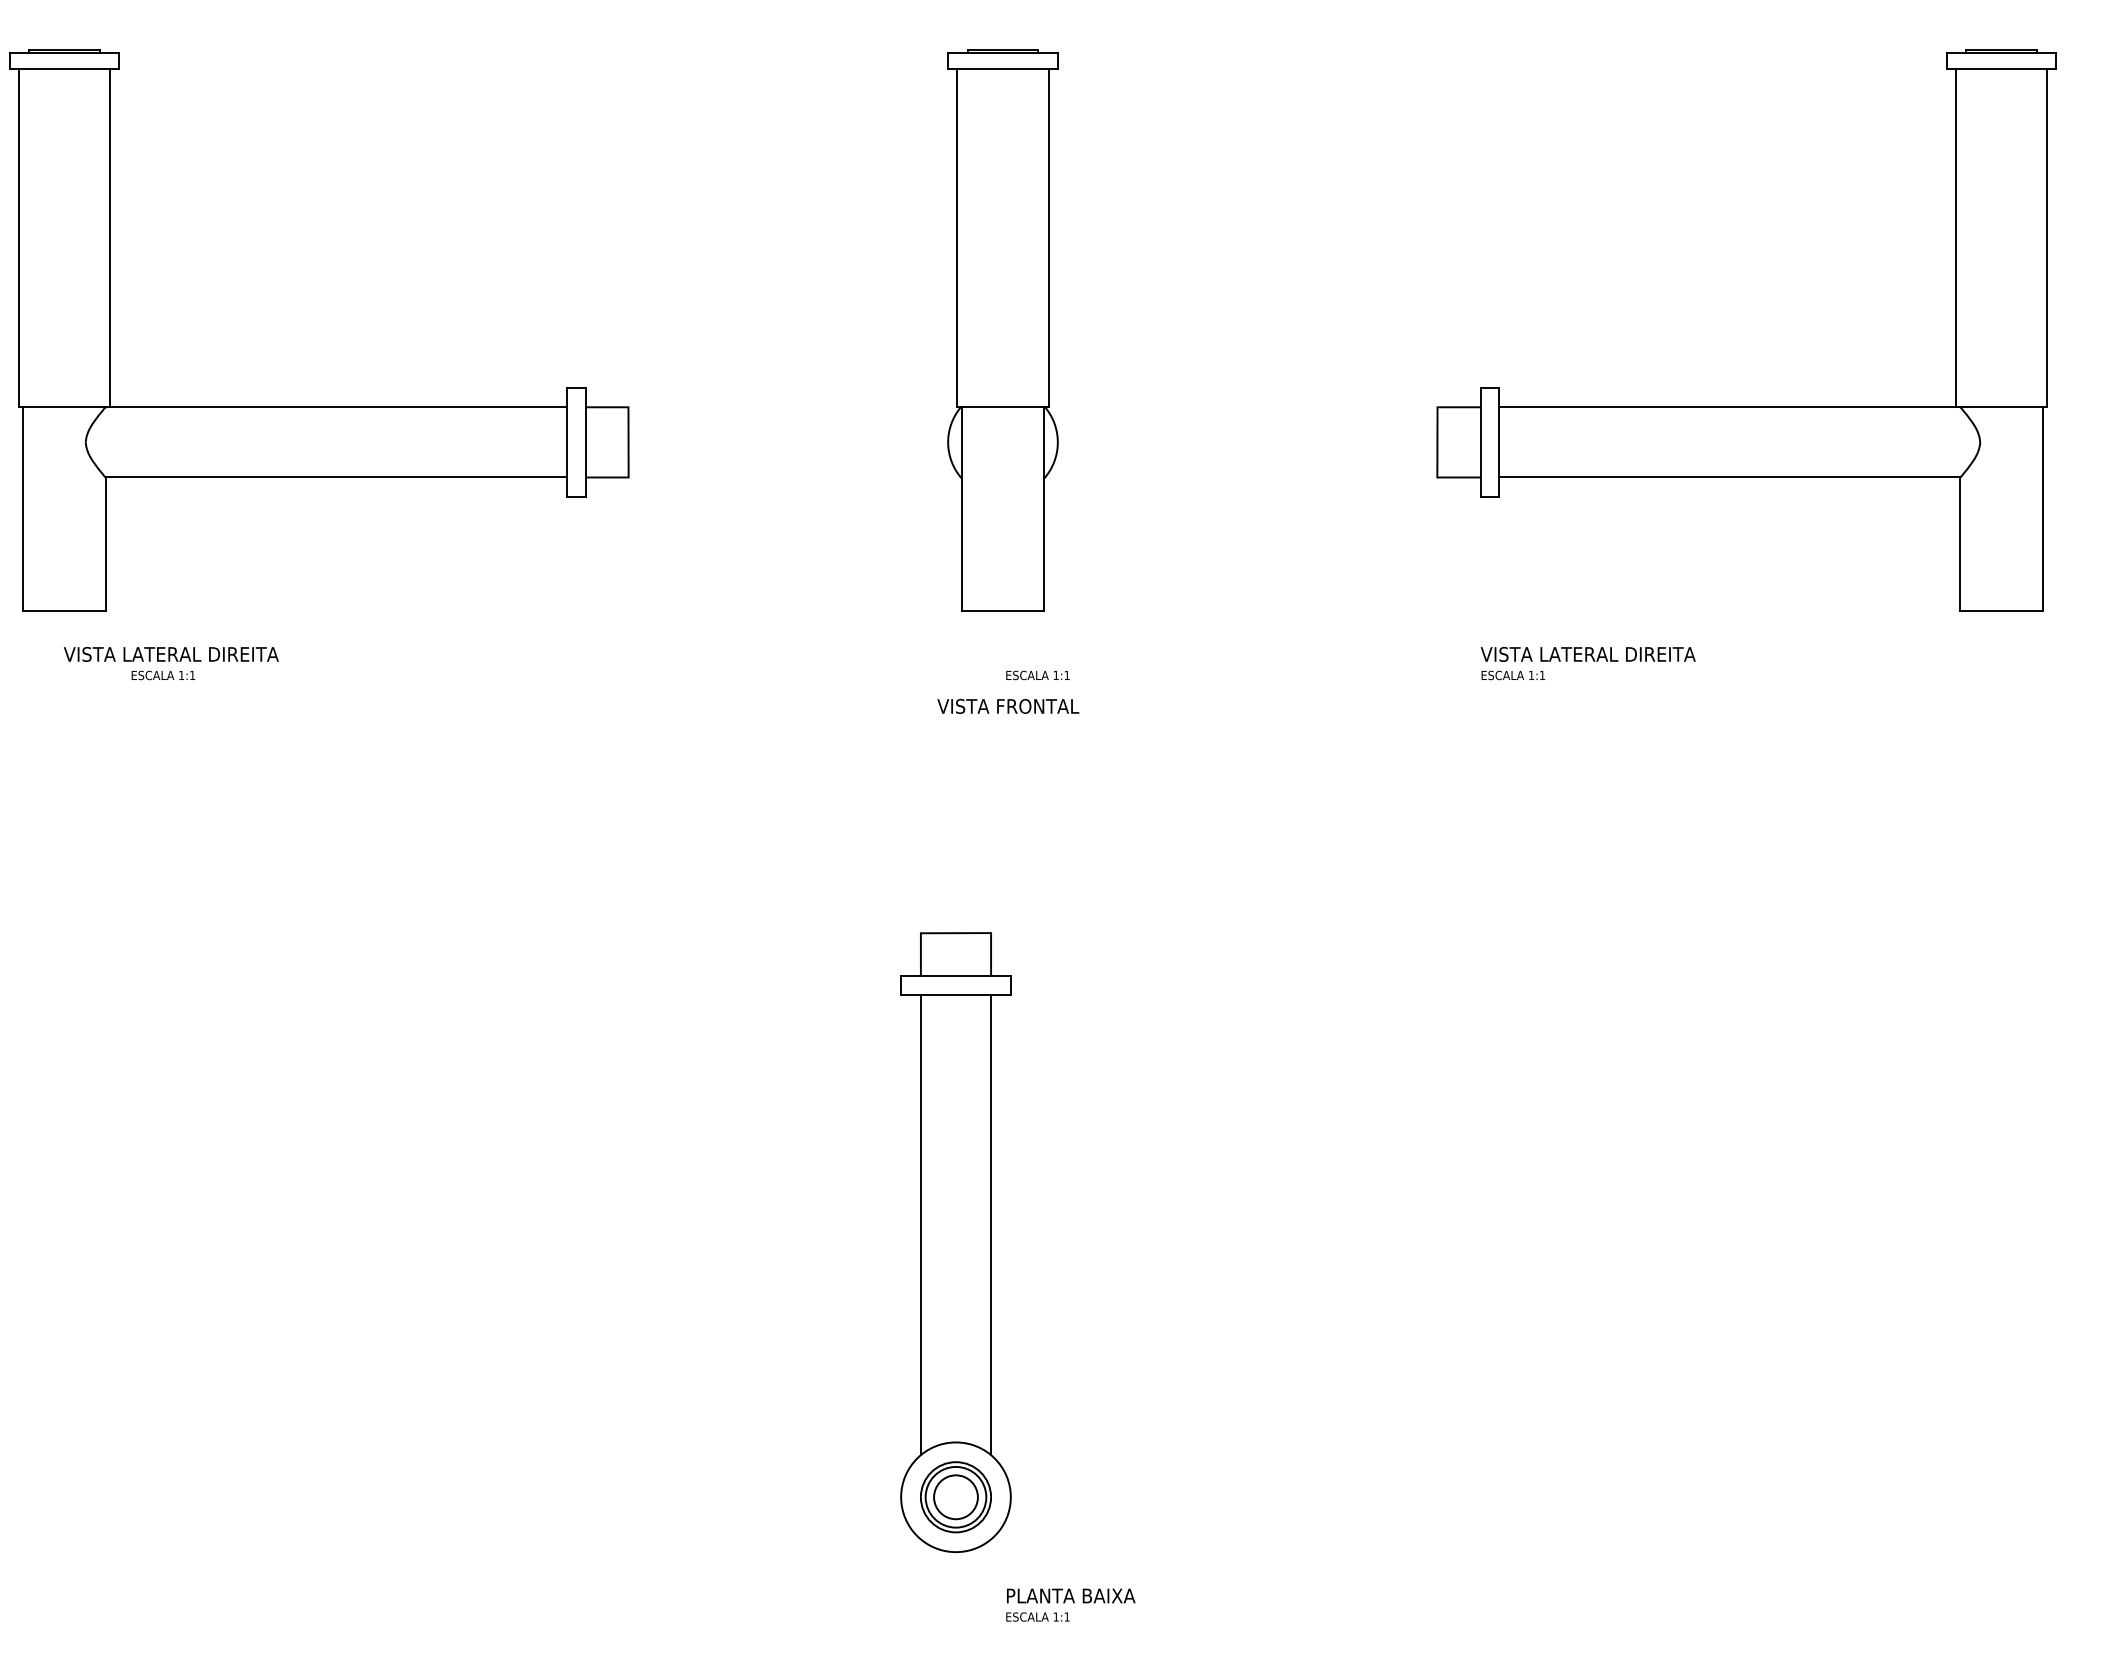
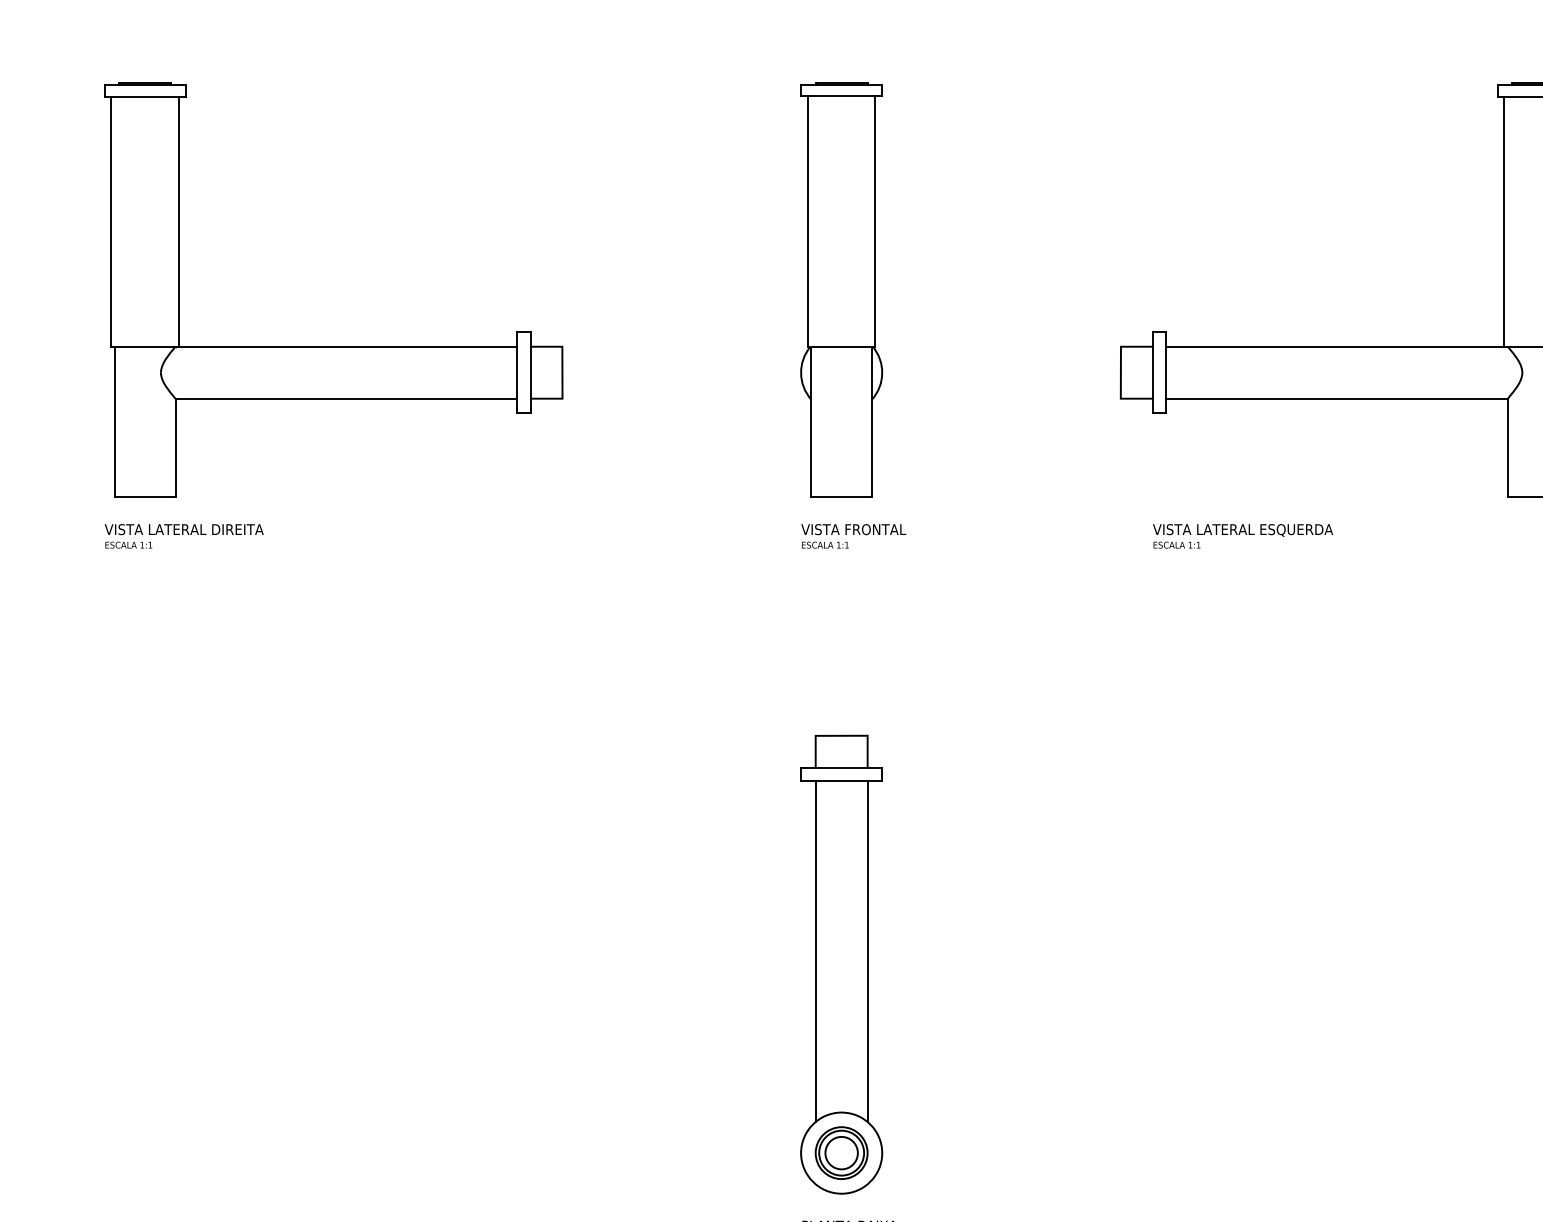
part: (1002, 330) -> (841, 289), moved
part: (319, 406) -> (333, 346), moved
text: (1675, 655) -> (1297, 530), VISTA LATERAL DIREITA -> VISTA LATERAL ESQUERDA
text: (163, 675) -> (128, 545), moved
text: (1008, 706) -> (853, 529), moved
part: (955, 1242) -> (841, 964), moved

